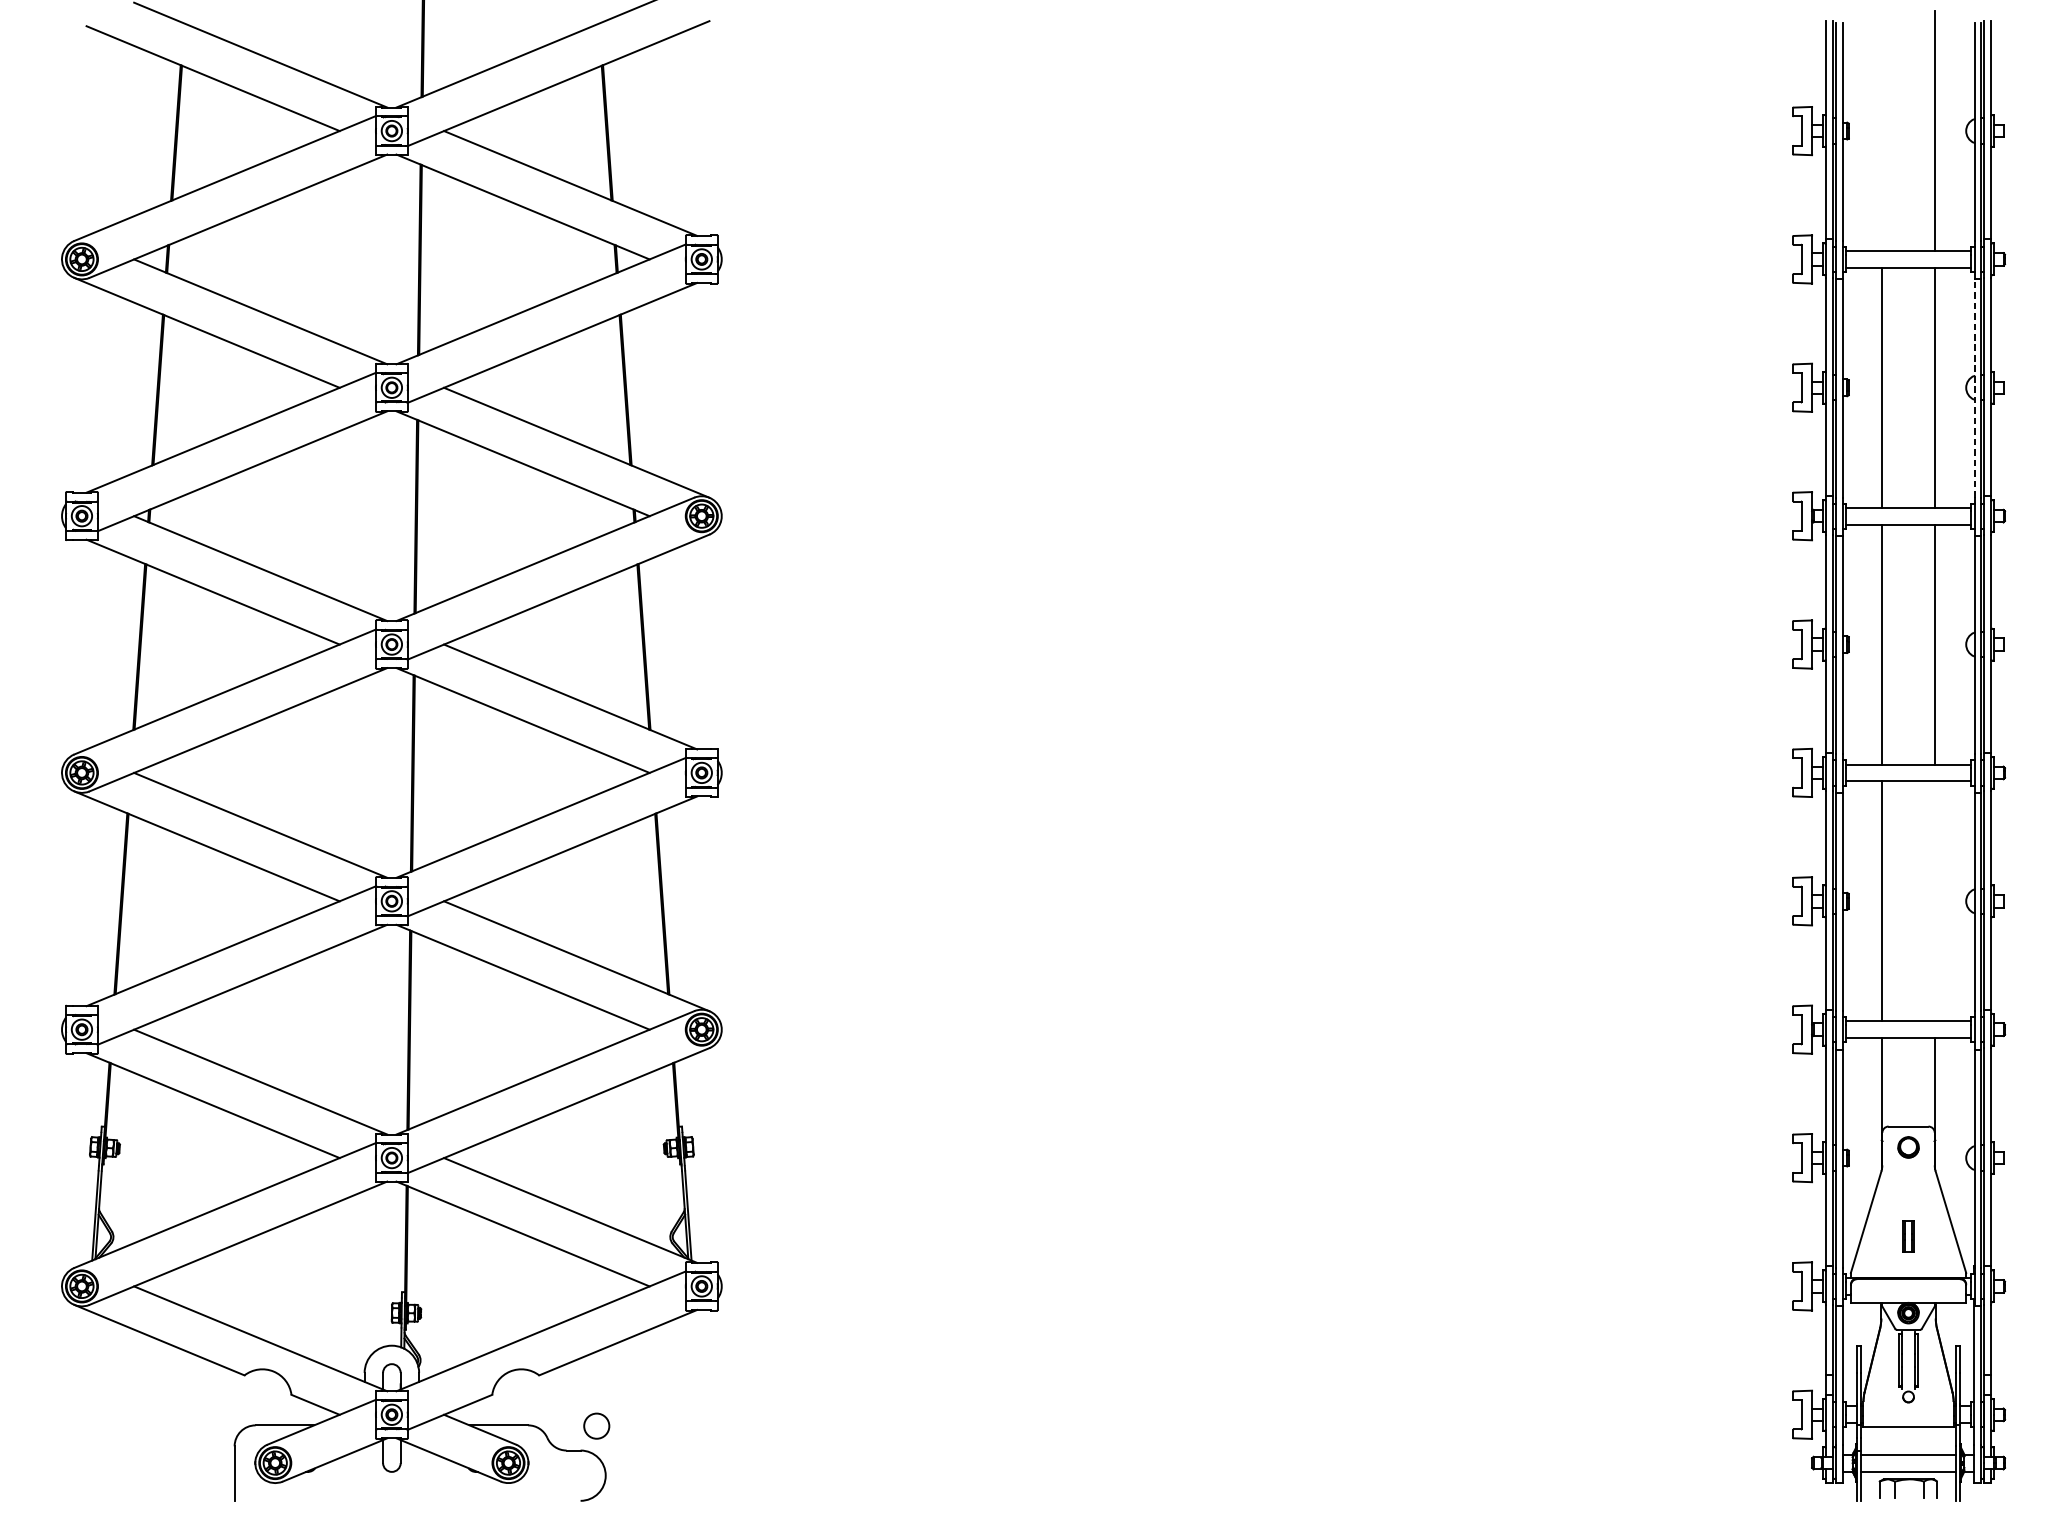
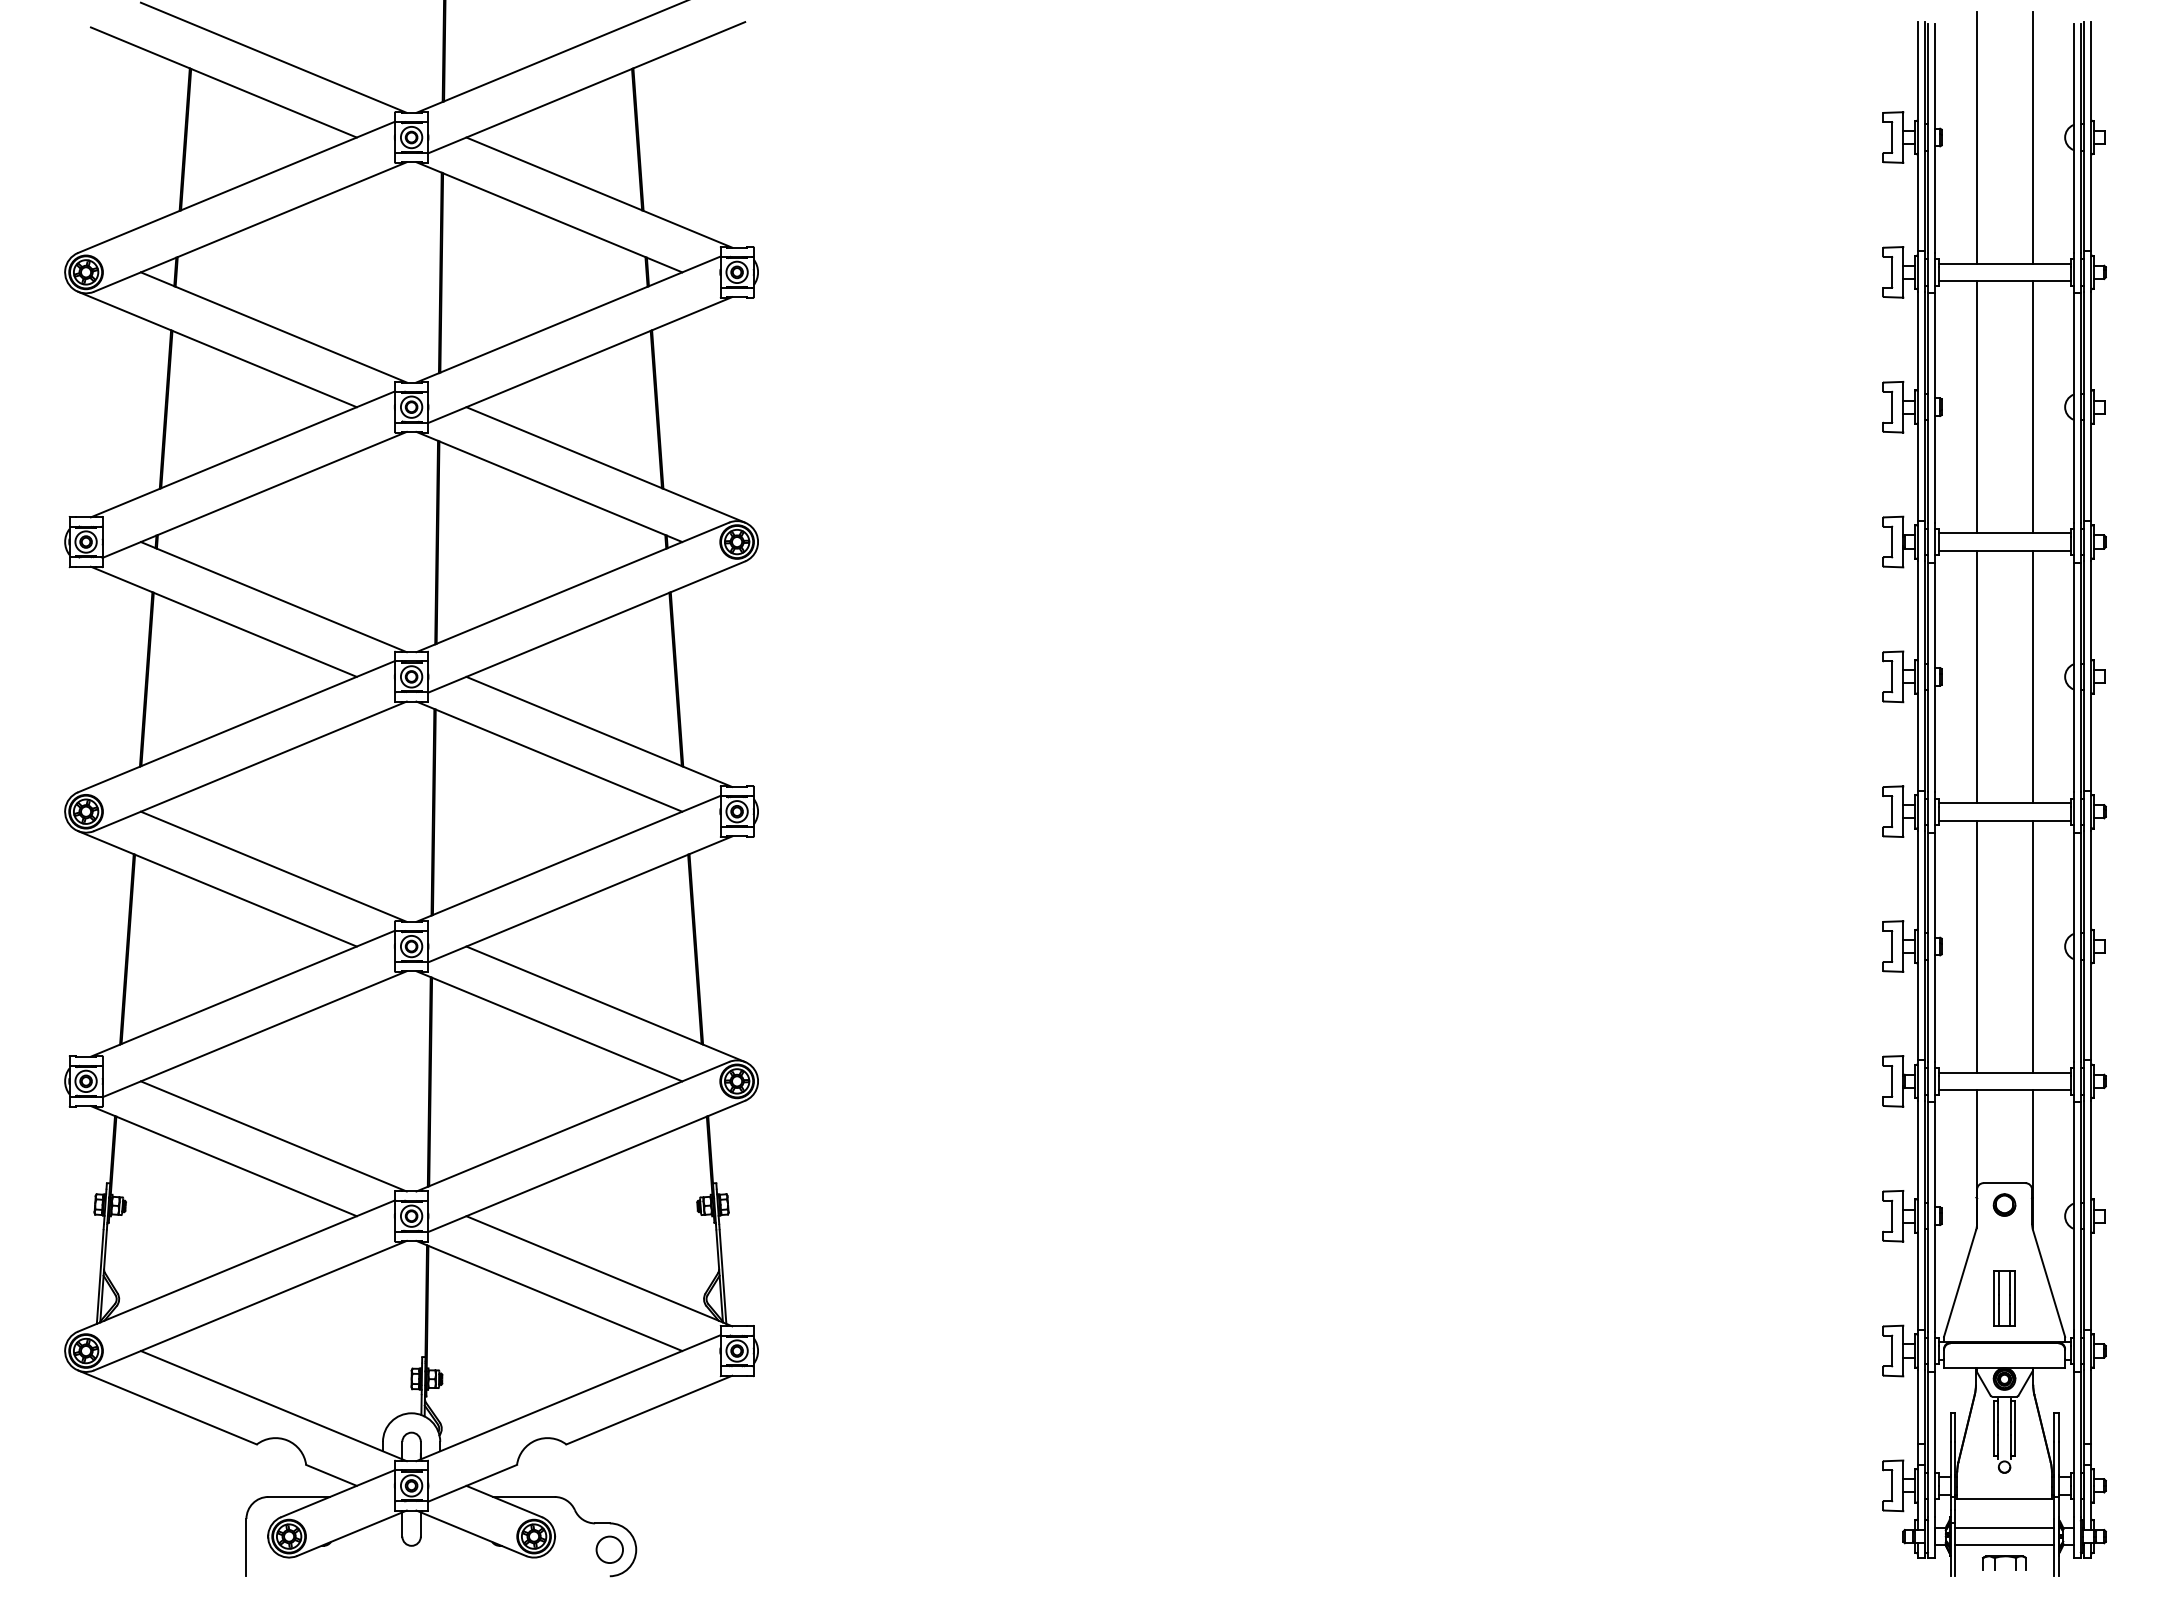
line: (1881, 131) -> (1976, 137), added
line: (1974, 389) -> (2073, 408), dashed -> solid
line: (1935, 901) -> (2032, 946), added
part: (1908, 1236) -> (2004, 1298), size x1.67
circle: (596, 1425) -> (609, 1549), moved
part: (1908, 1487) -> (2004, 1562), size x0.71

